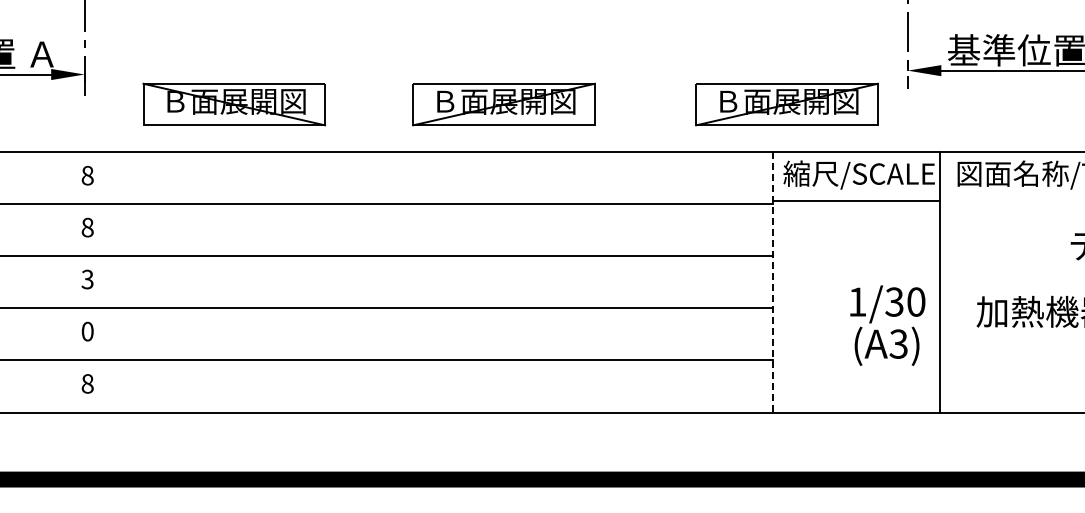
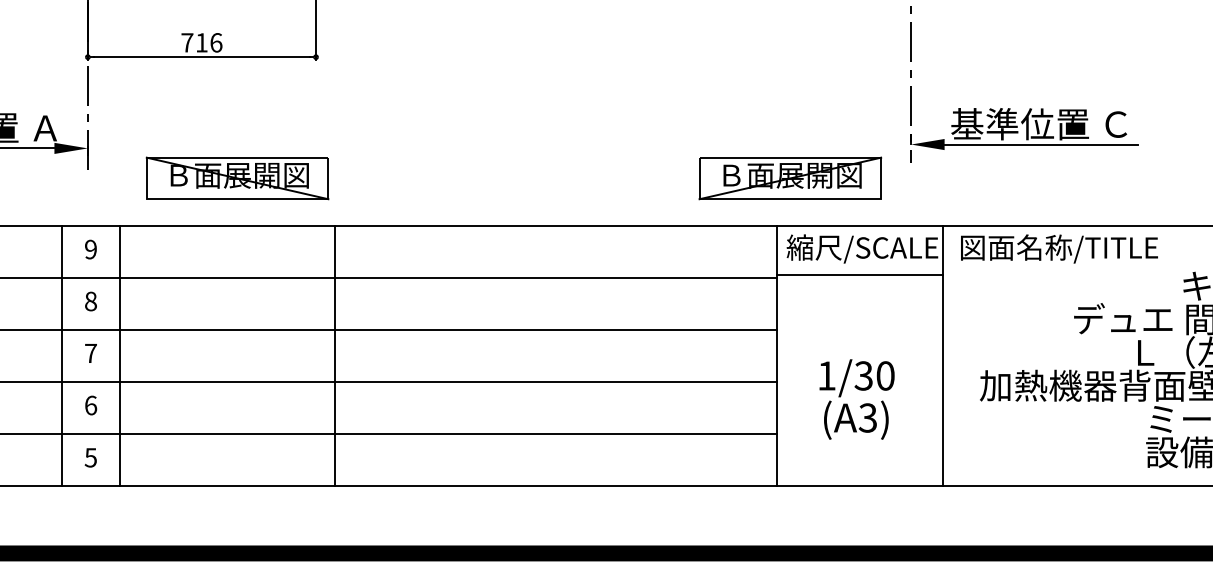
part: (504, 104) -> (507, 178), removed
text: (87, 175) -> (90, 249), 8 -> 9
text: (87, 279) -> (90, 353), 3 -> 7
line: (59, 282) -> (62, 356), added
line: (116, 282) -> (119, 356), added
line: (331, 282) -> (334, 356), added
line: (773, 282) -> (776, 356), dashed -> solid
text: (887, 325) -> (856, 399), moved
text: (88, 331) -> (91, 405), 0 -> 6
text: (87, 383) -> (90, 457), 8 -> 5

